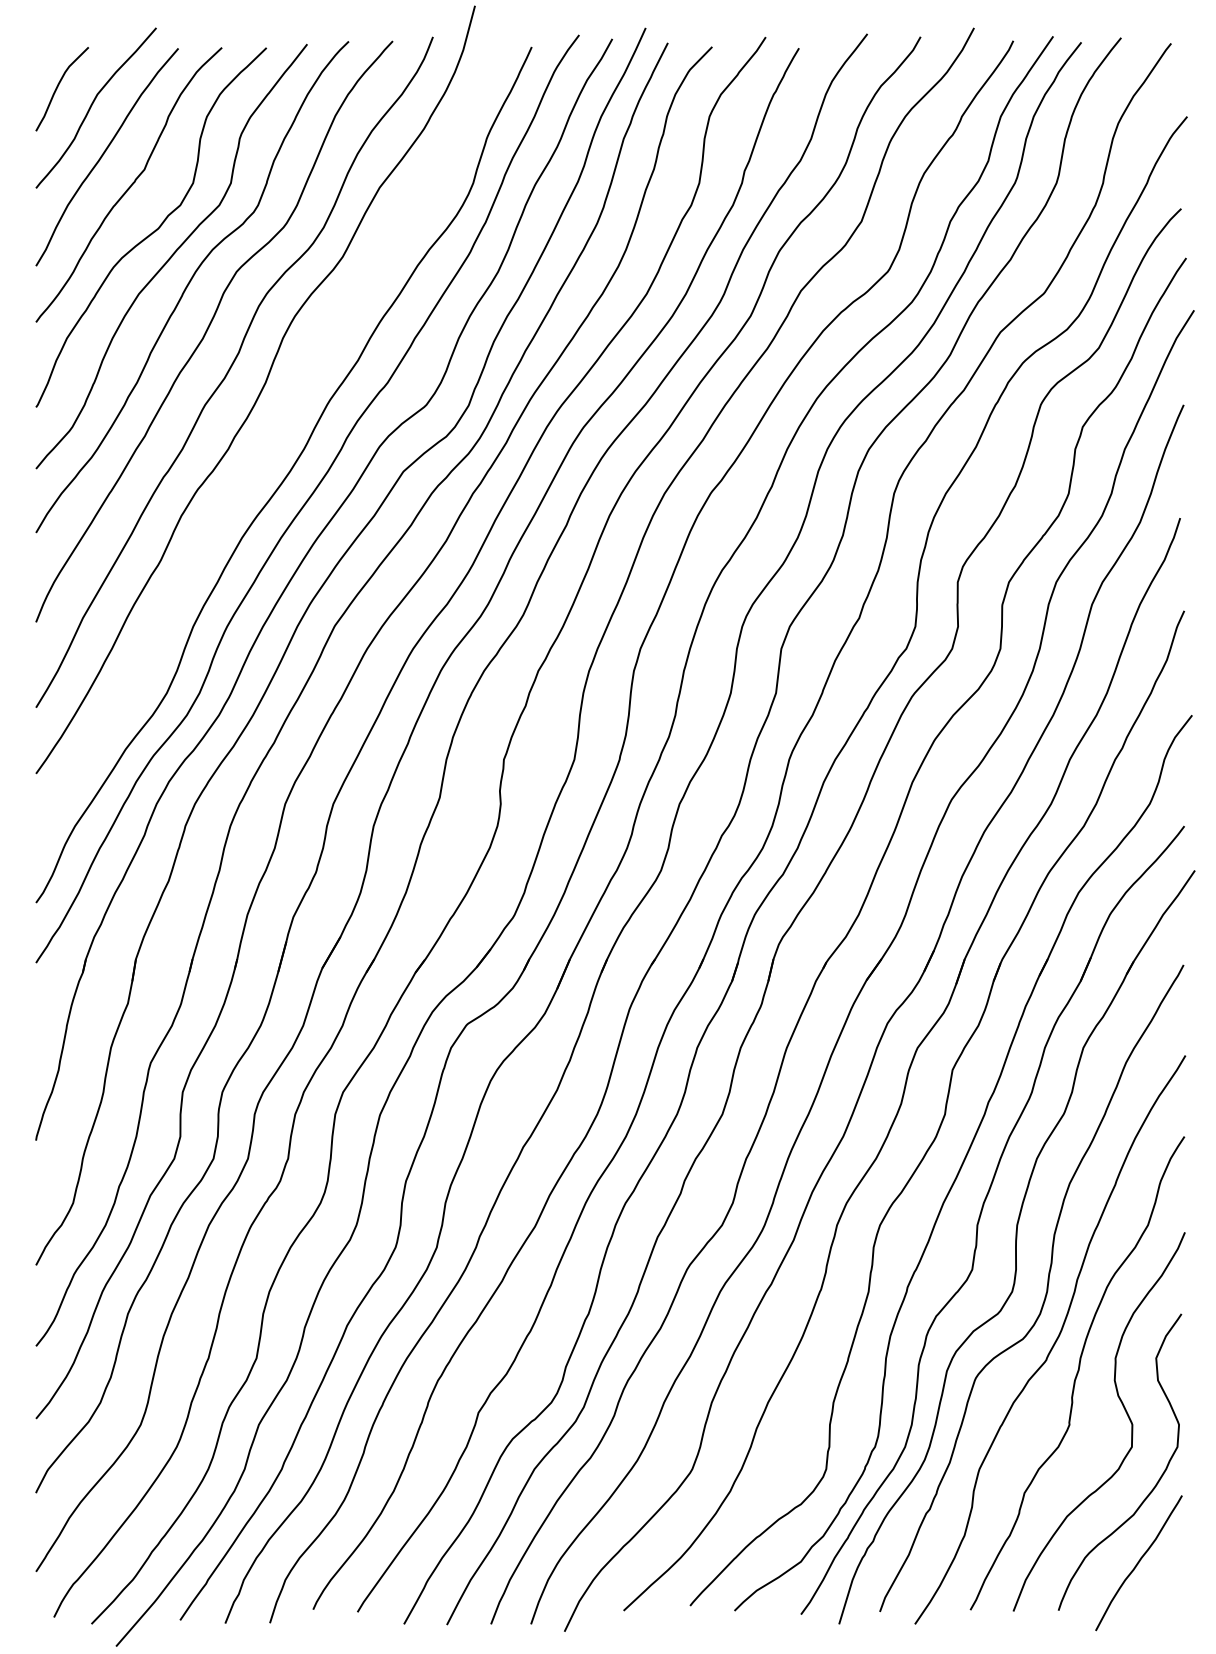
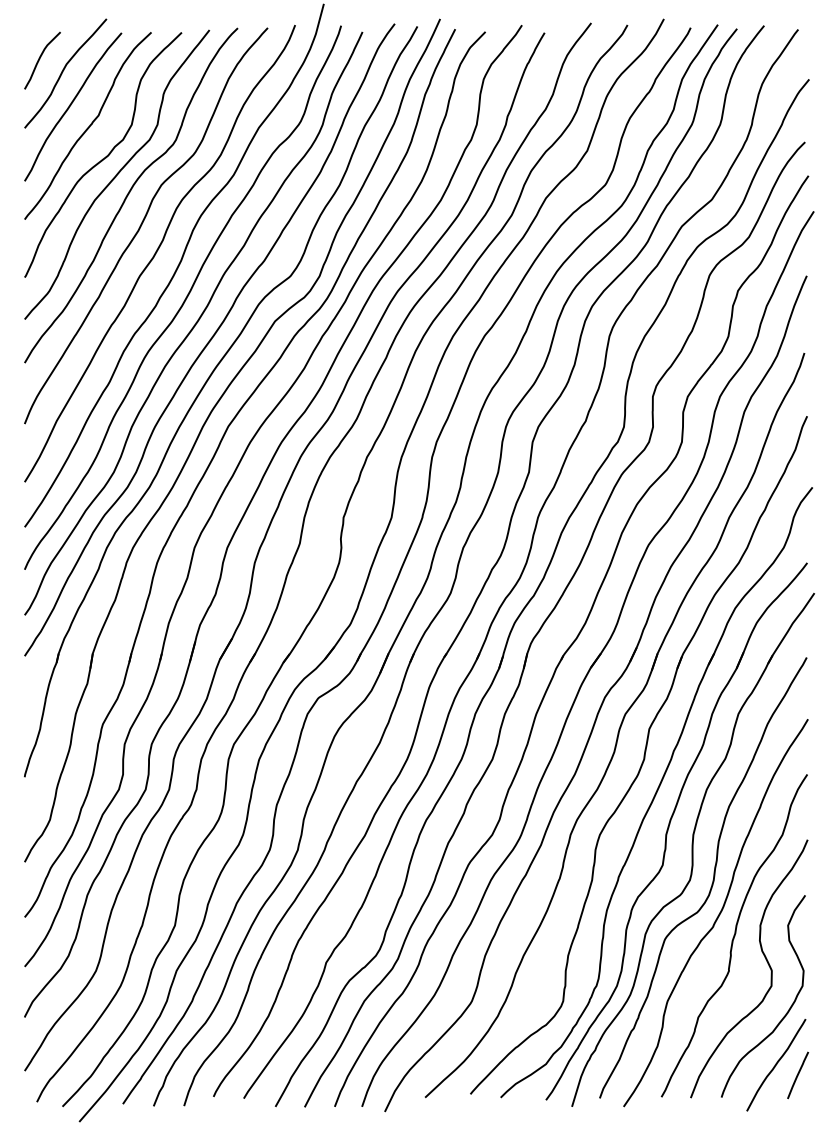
curve: (270, 439) -> (184, 299), added
line: (1171, 1578) -> (798, 1075), added

